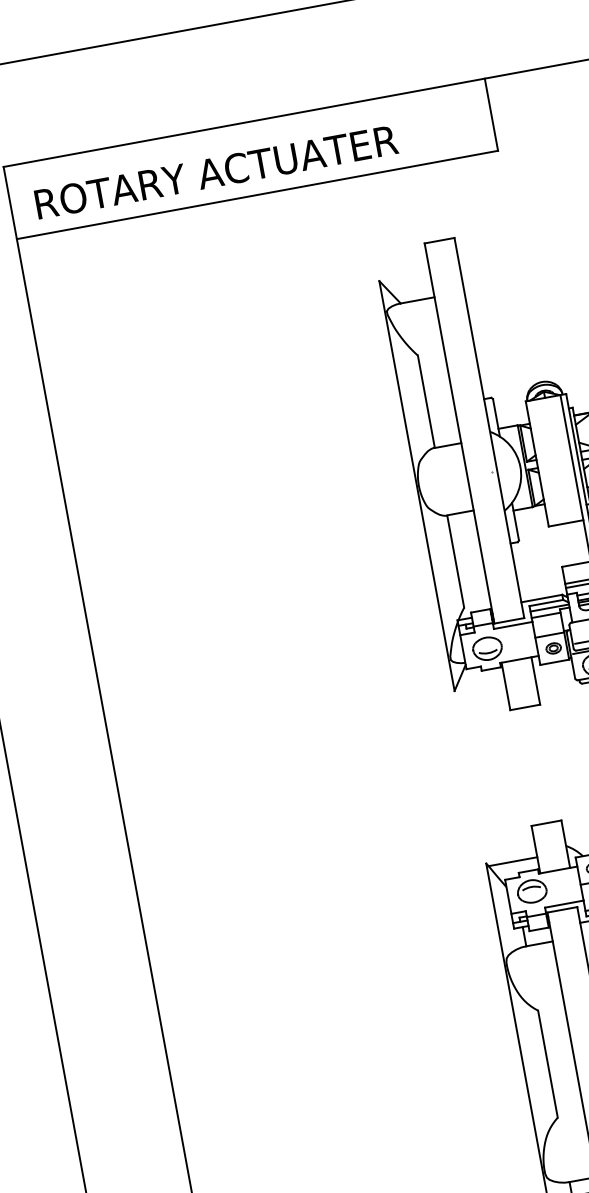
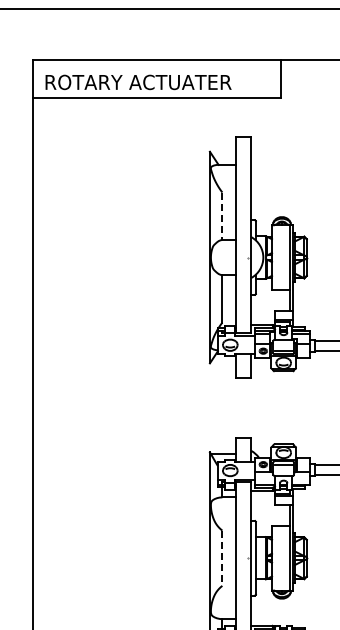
line: (426, 402) -> (222, 216), solid -> dashed
line: (548, 1064) -> (222, 558), solid -> dashed

